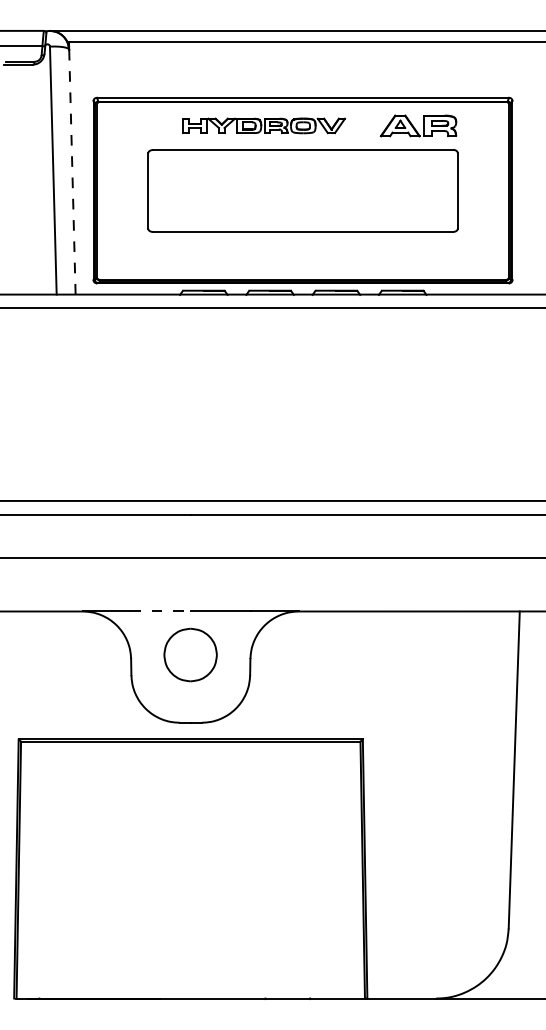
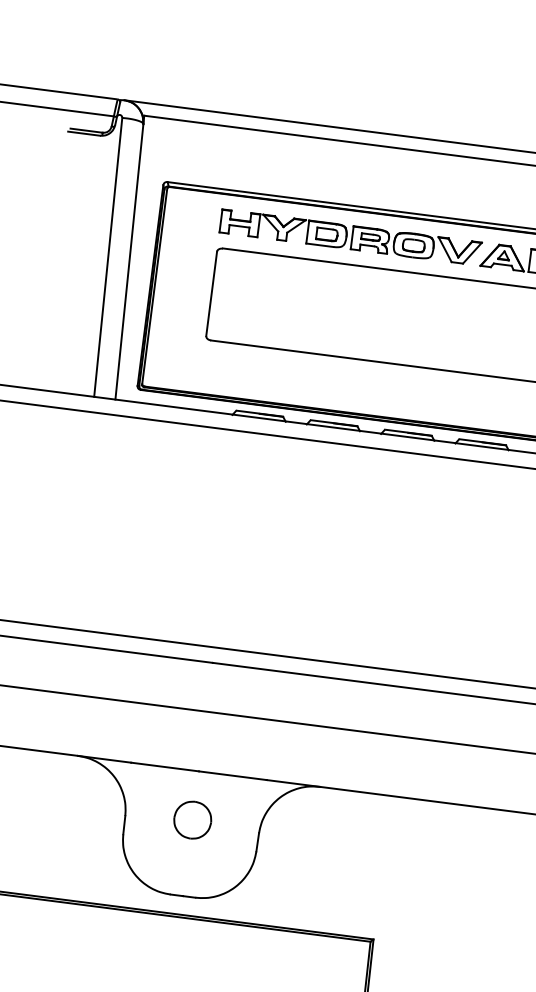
part: (263, 125) -> (350, 237), size x1.43
line: (72, 171) -> (129, 261), dashed -> solid
line: (161, 611) -> (166, 767), dashed -> solid
part: (190, 654) -> (192, 819), size x0.62

